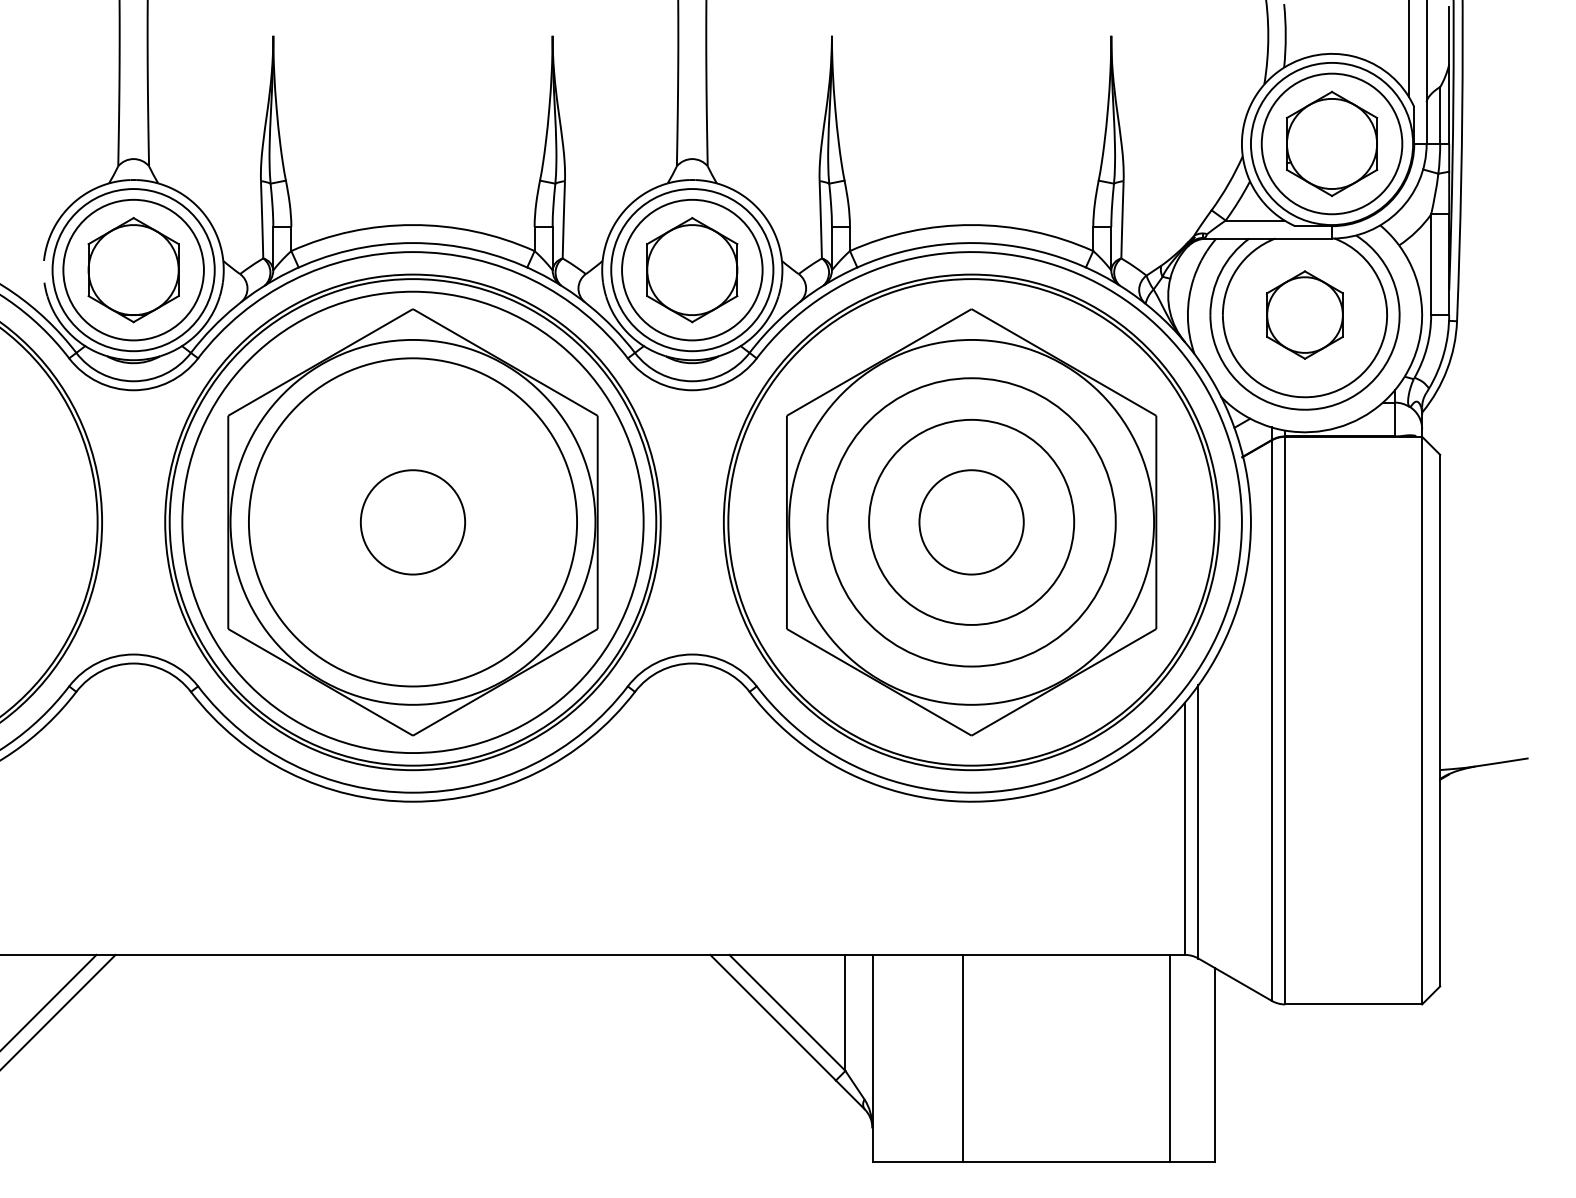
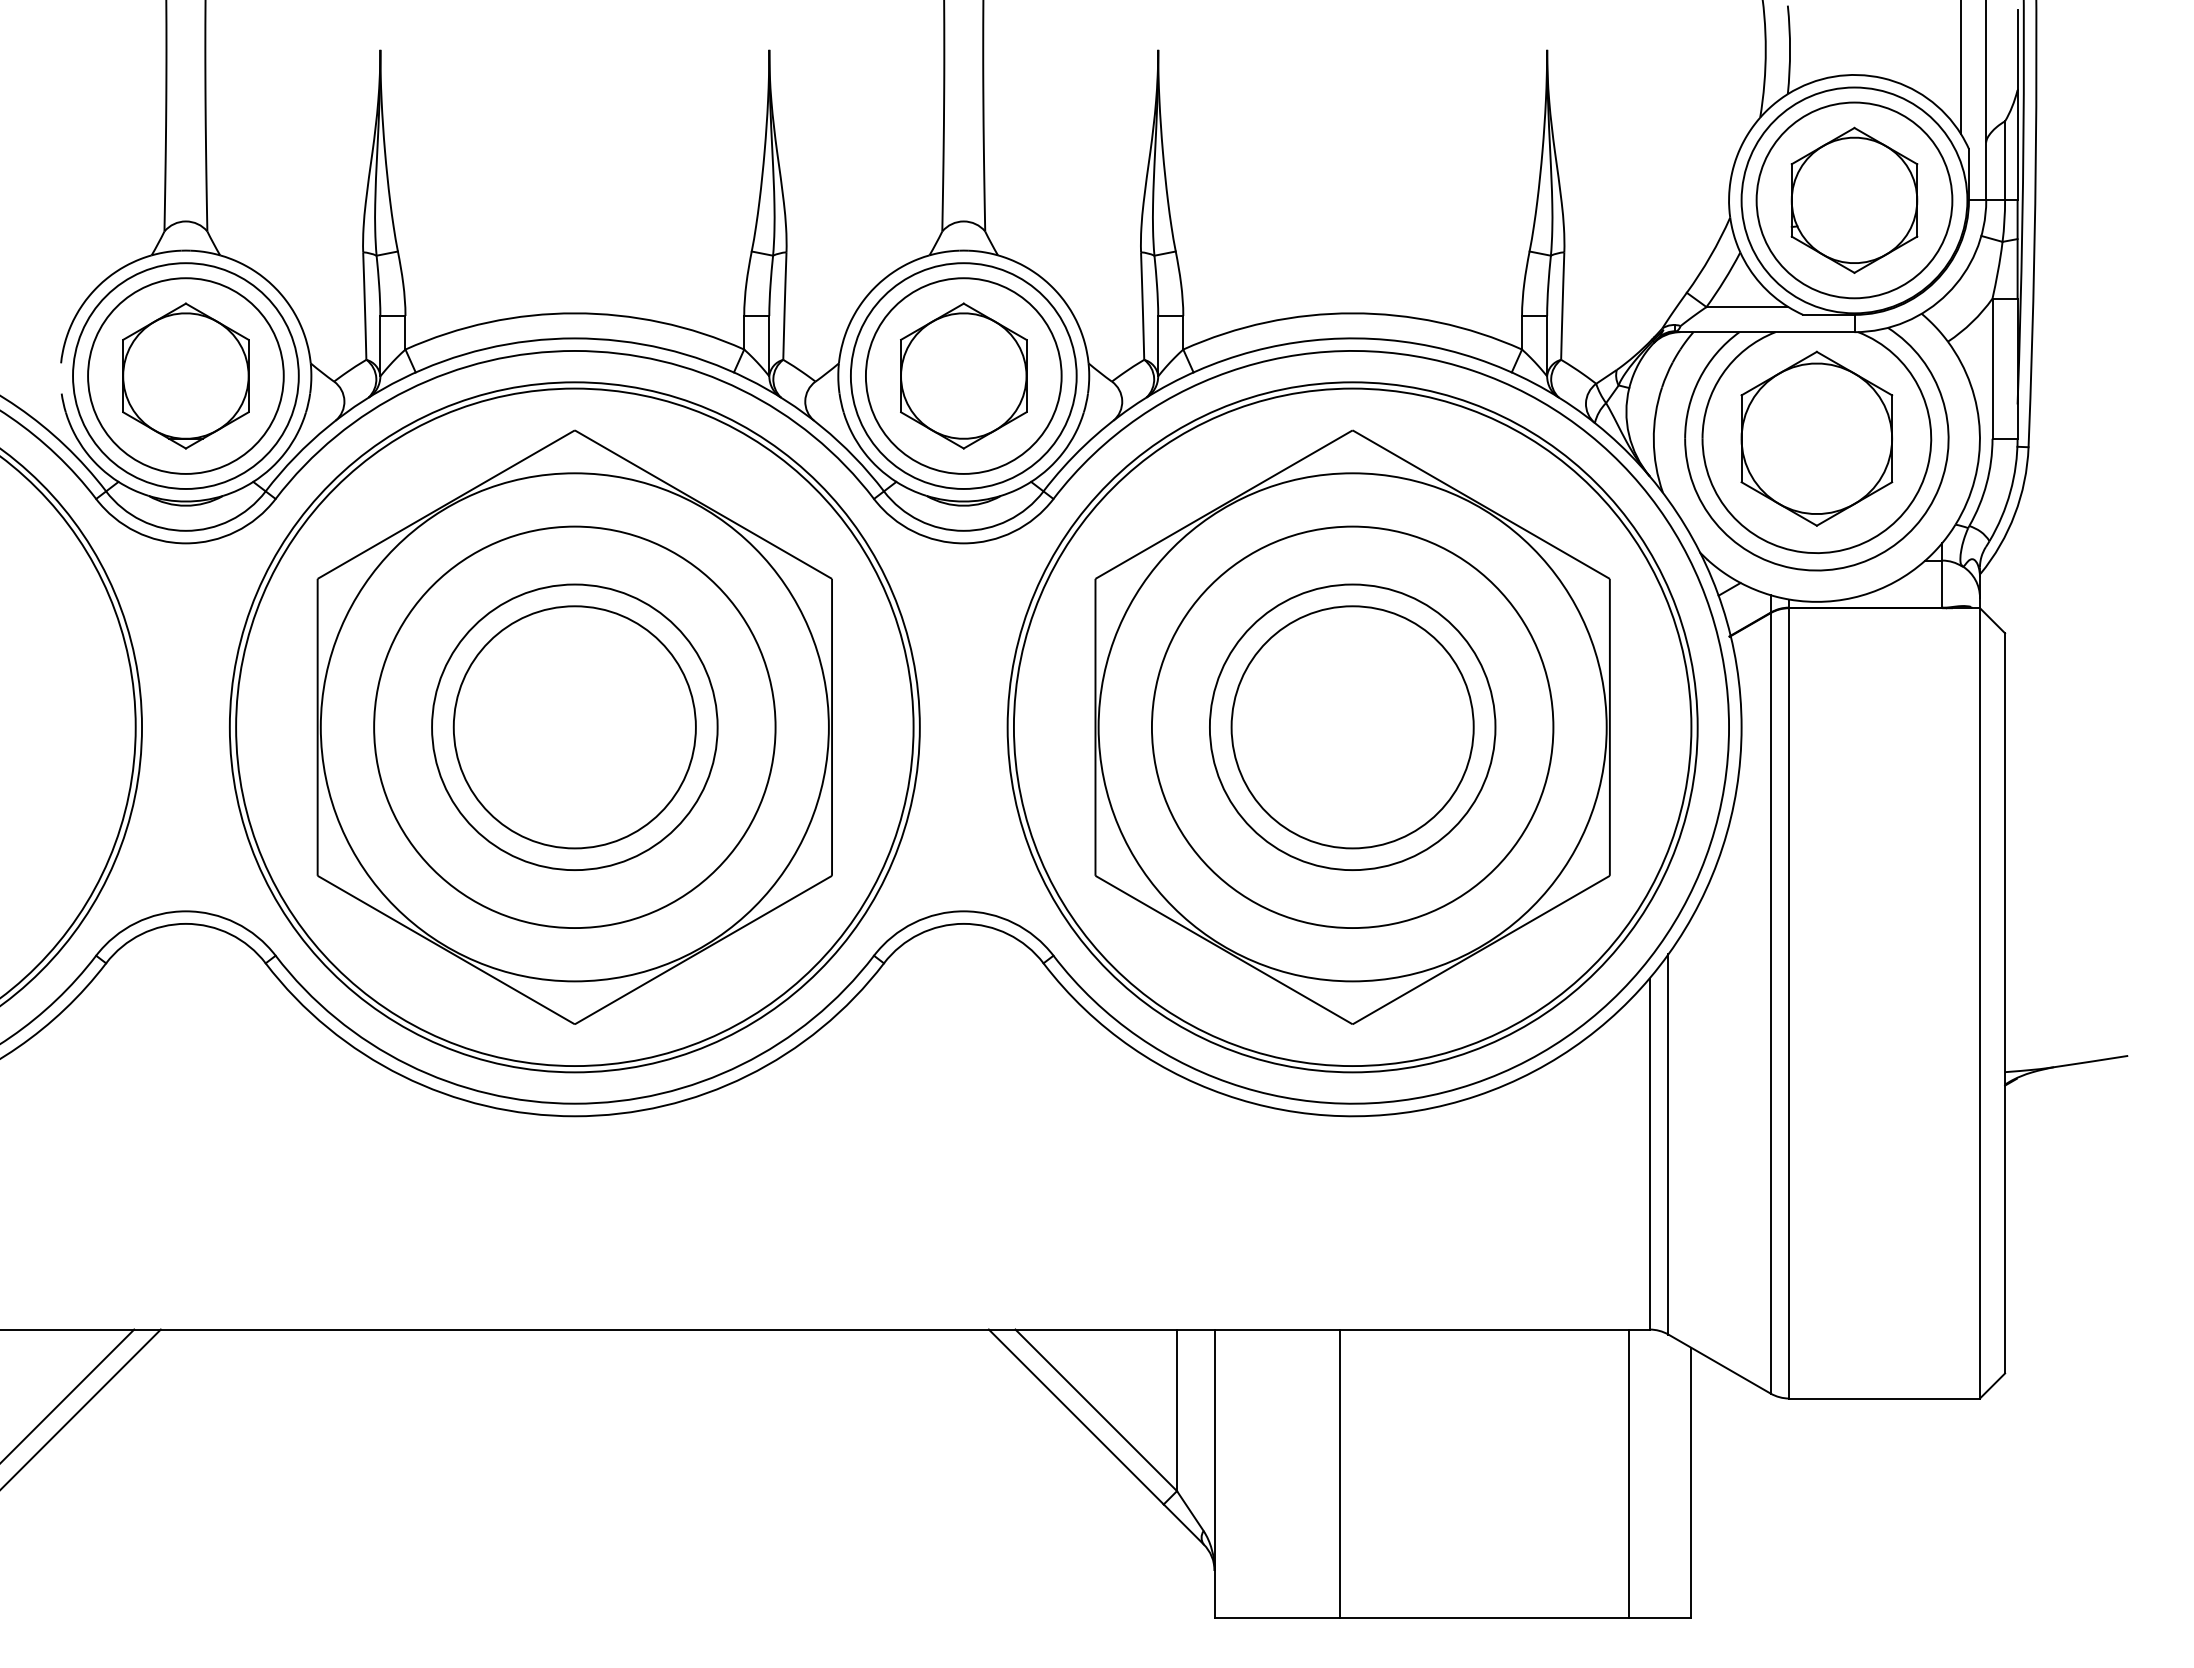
part: (1304, 314) -> (1816, 438), size x1.43
circle: (412, 522) -> (574, 727), size x0.62
circle: (412, 522) -> (574, 727), size x0.62
circle: (412, 522) -> (574, 727), size x1.67
circle: (971, 522) -> (1352, 727), size x1.67

